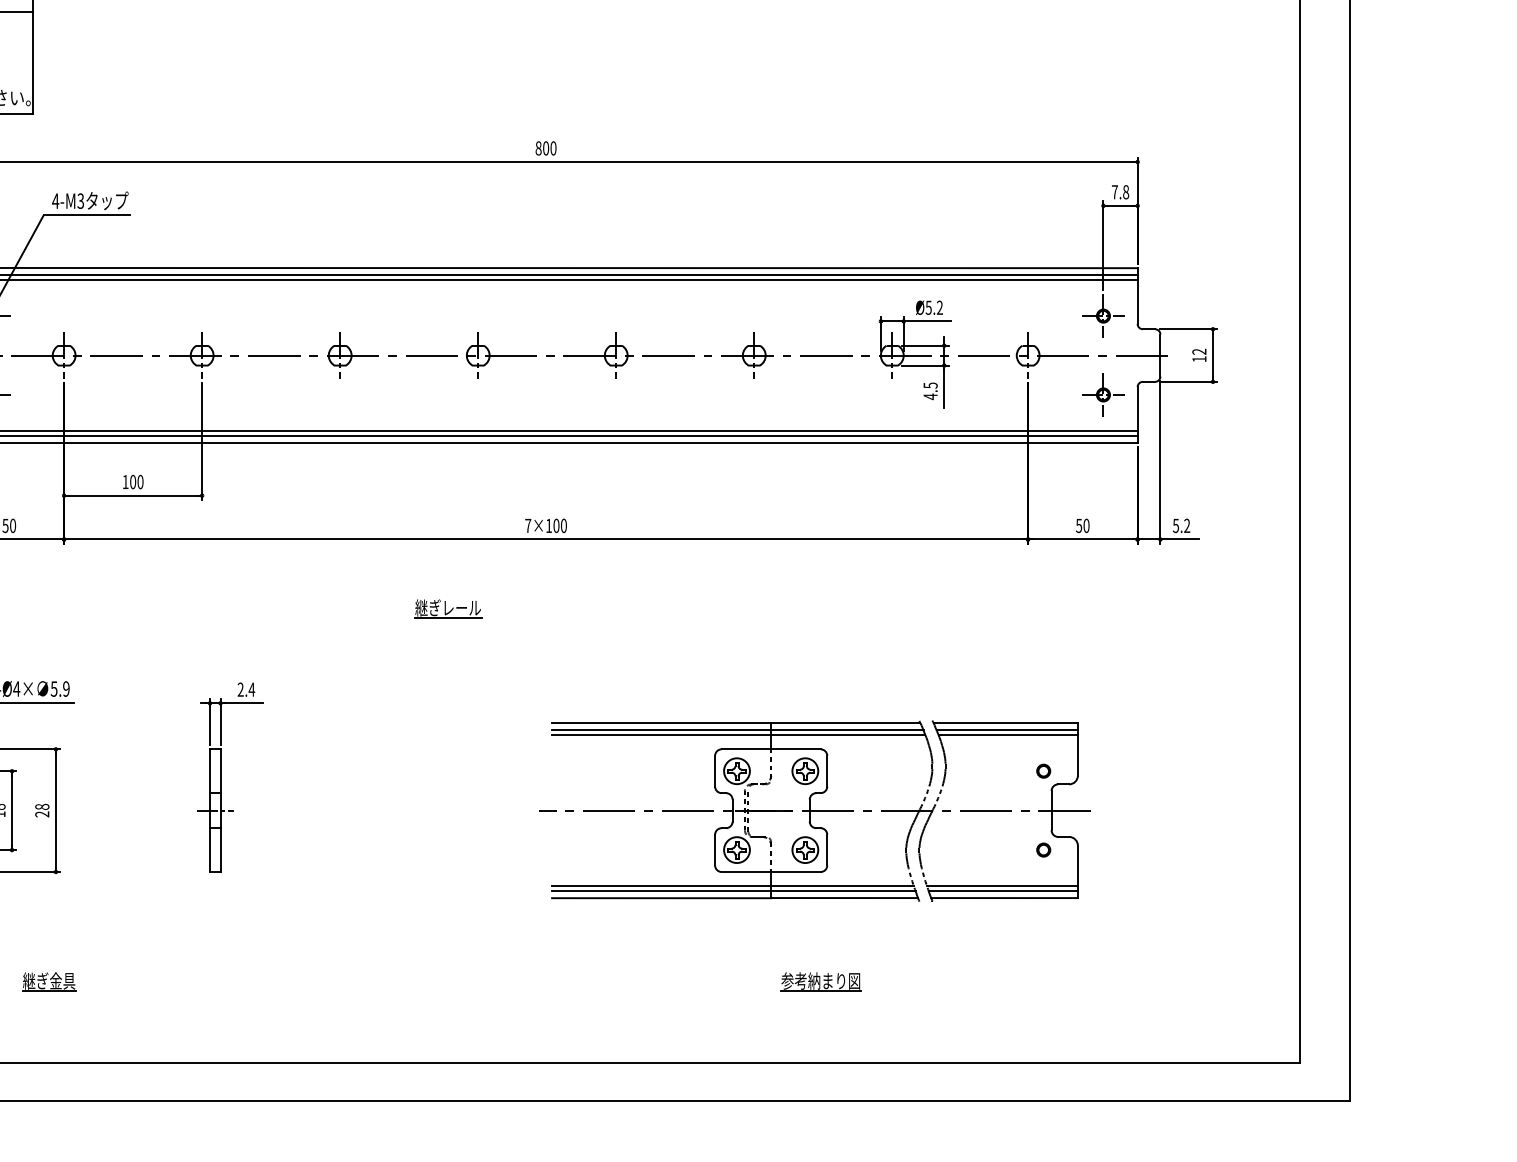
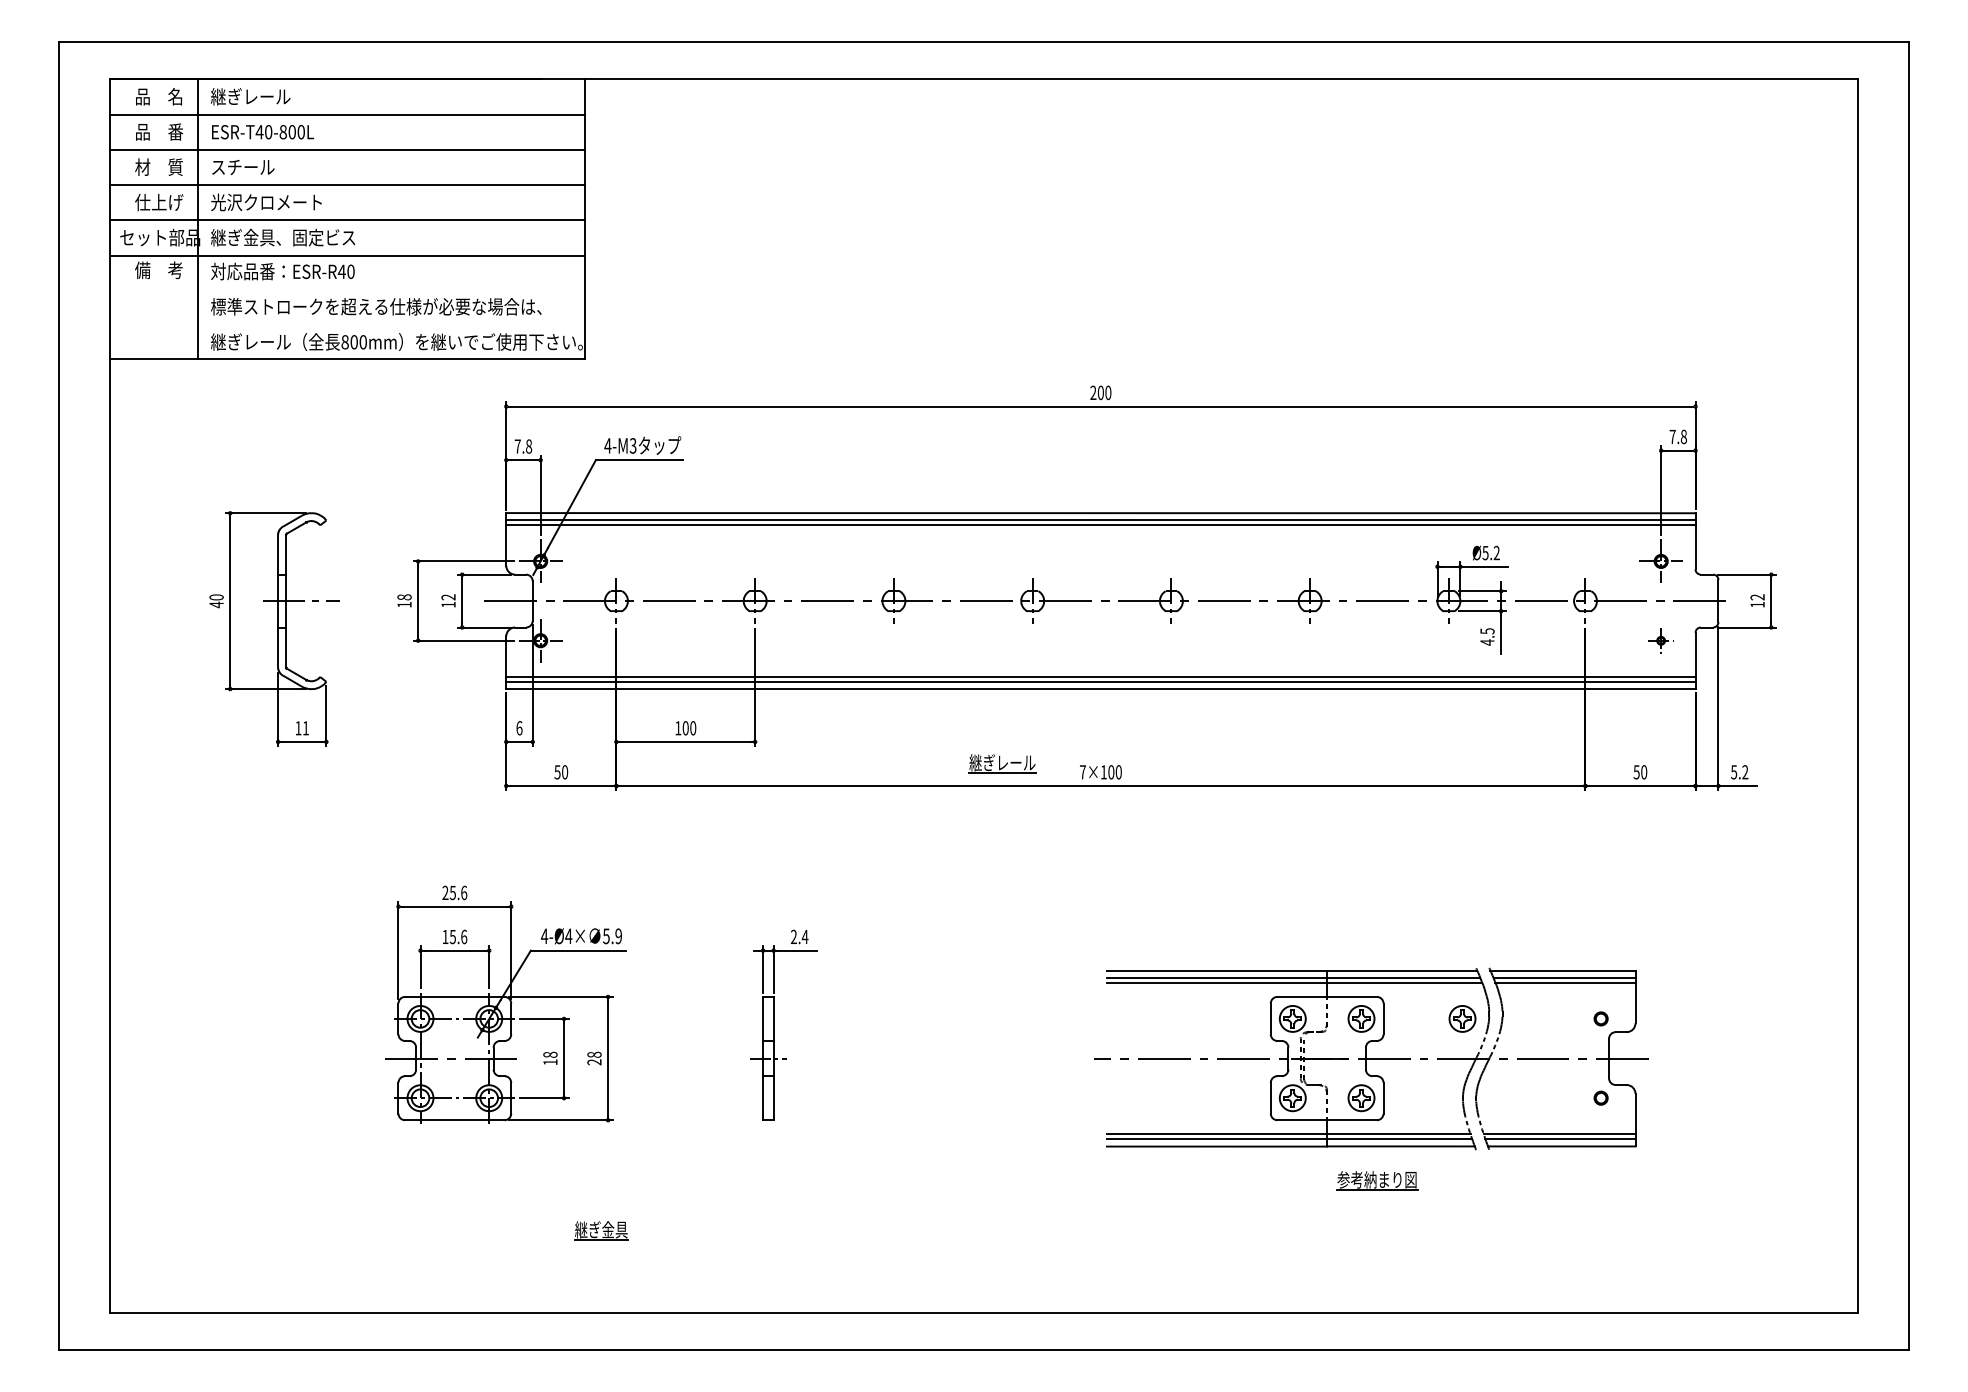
text: (538, 148) -> (1093, 392), 800 -> 200
part: (1102, 394) -> (1660, 640), size x0.6
part: (448, 608) -> (1002, 763), moved
part: (905, 770) -> (1462, 1018), added
part: (821, 981) -> (1377, 1180), moved

